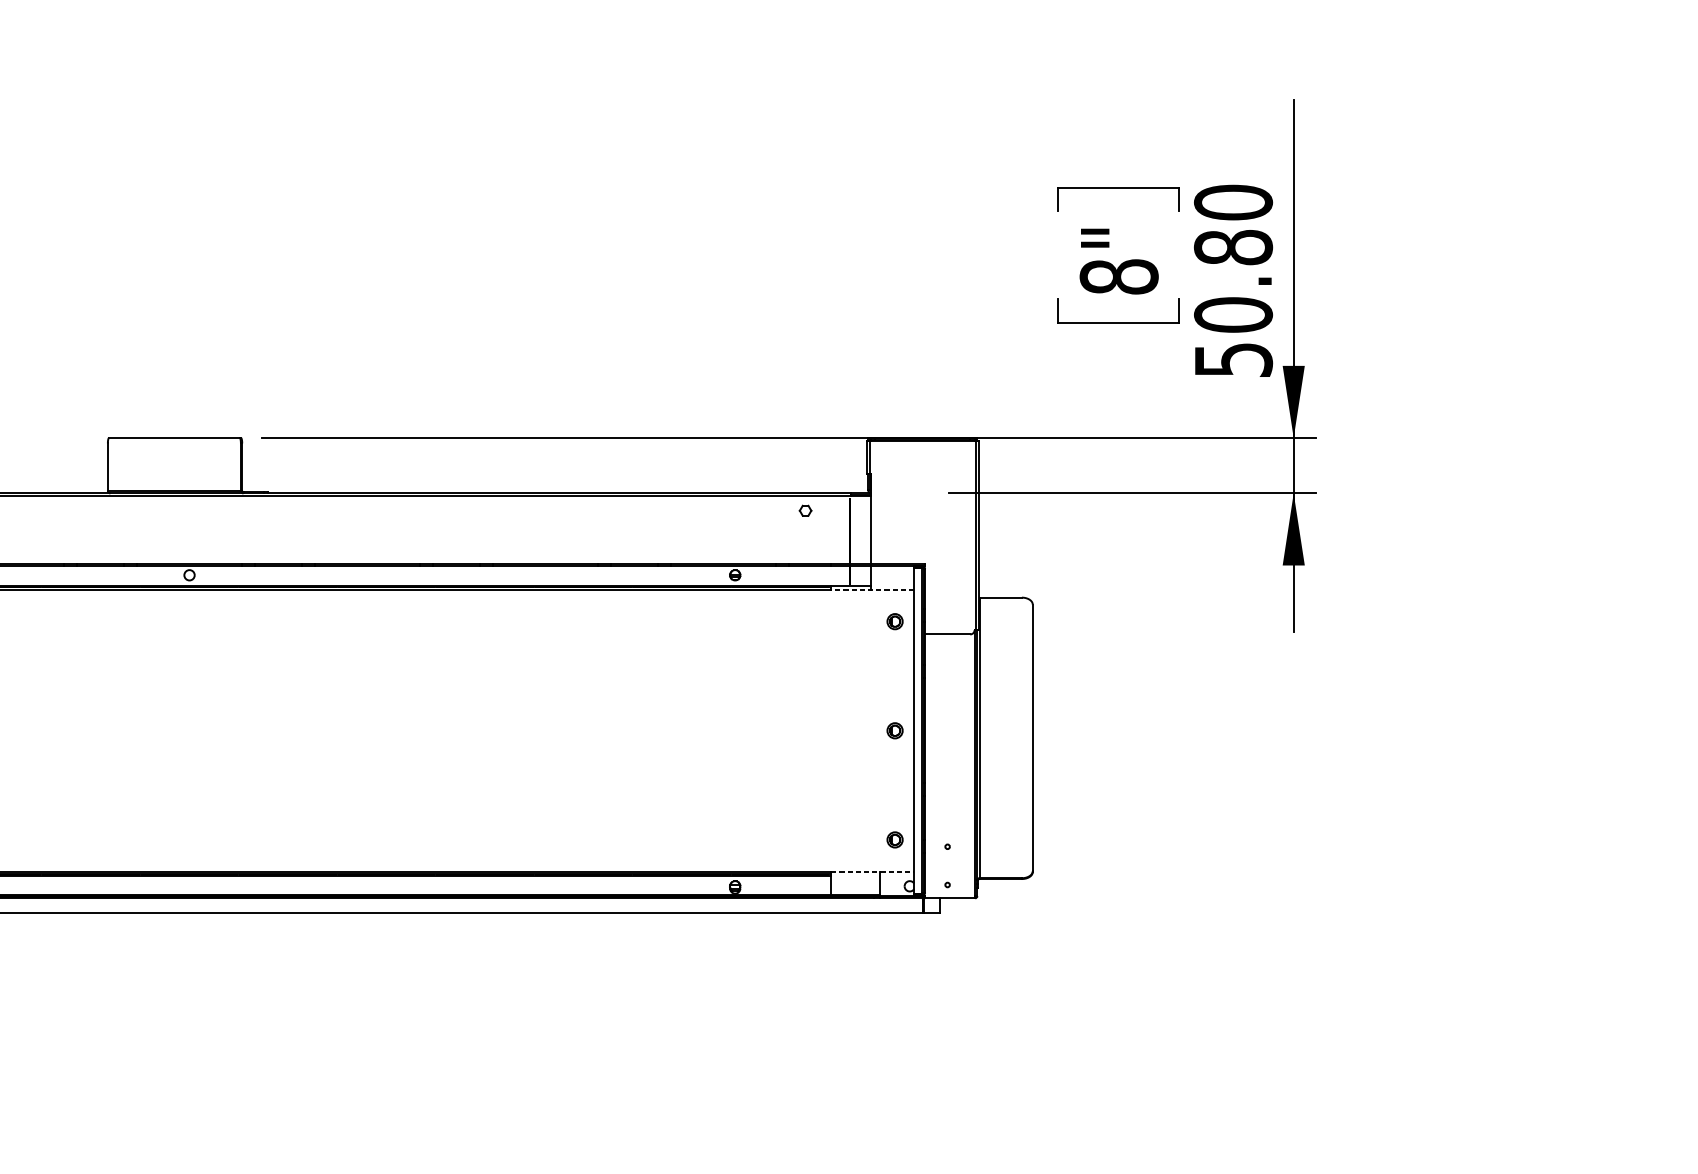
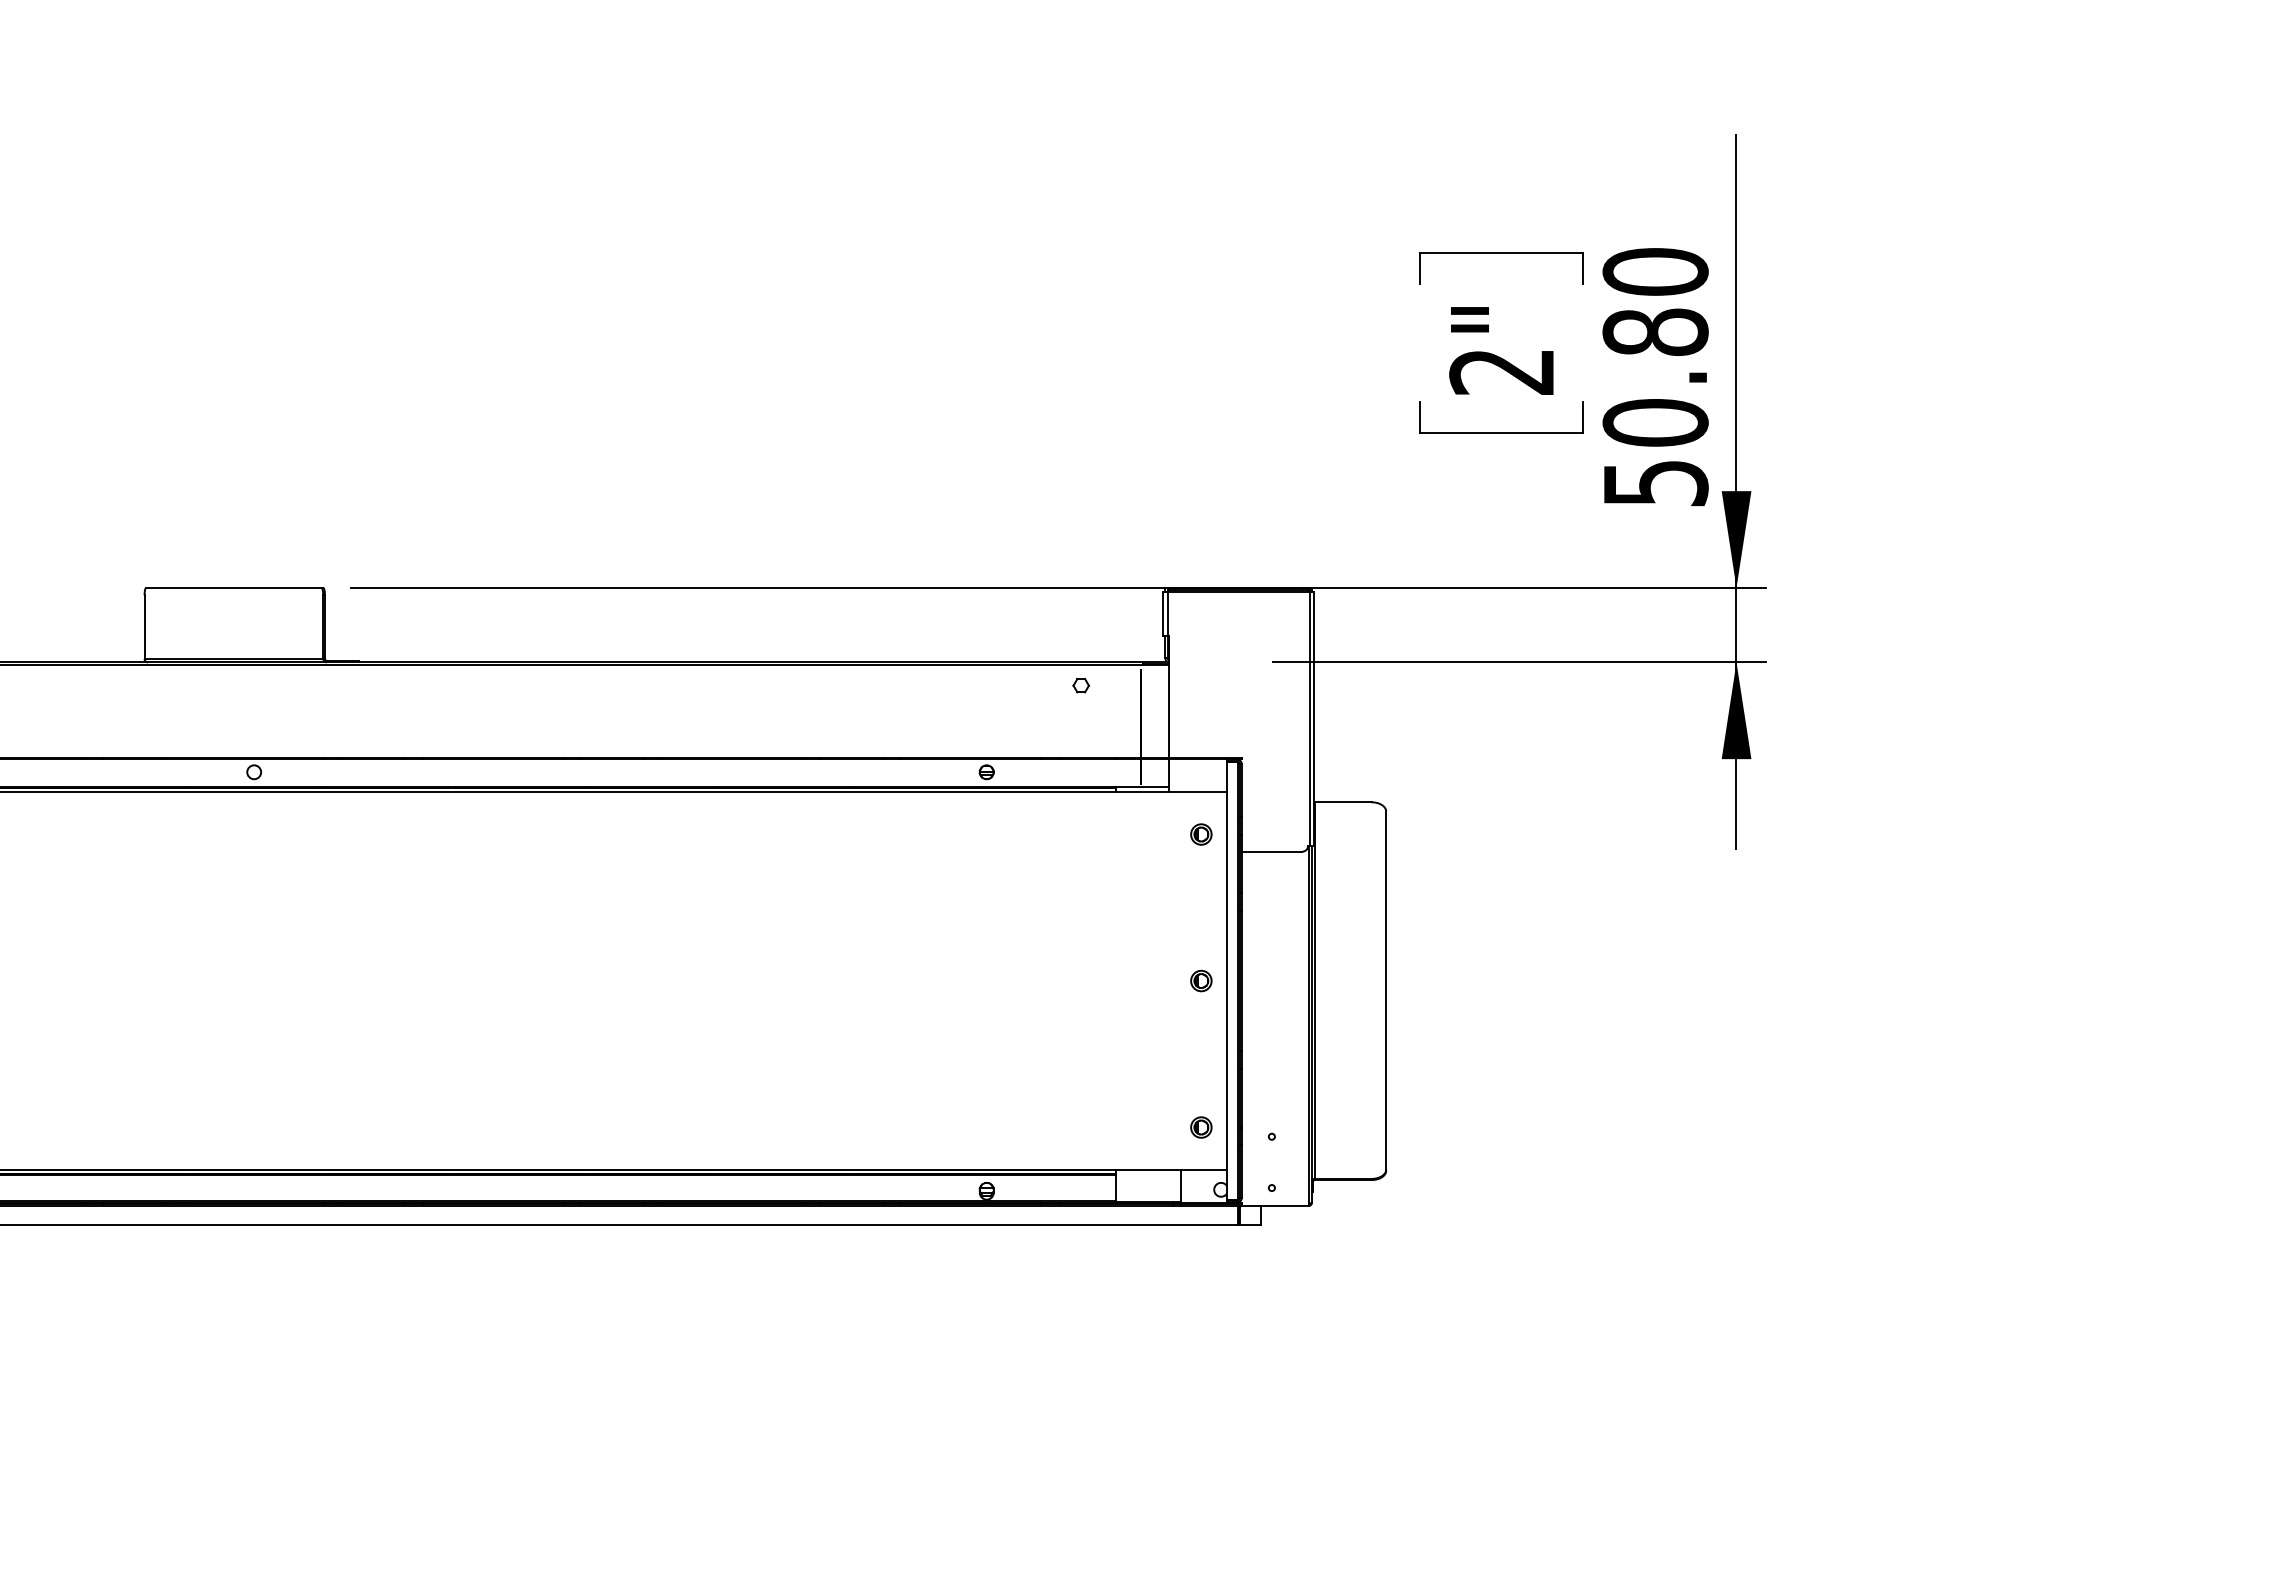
text: (1119, 276) -> (1502, 371), 8" -> 2"
line: (872, 589) -> (1171, 791), dashed -> solid
line: (872, 871) -> (1171, 1170), dashed -> solid

